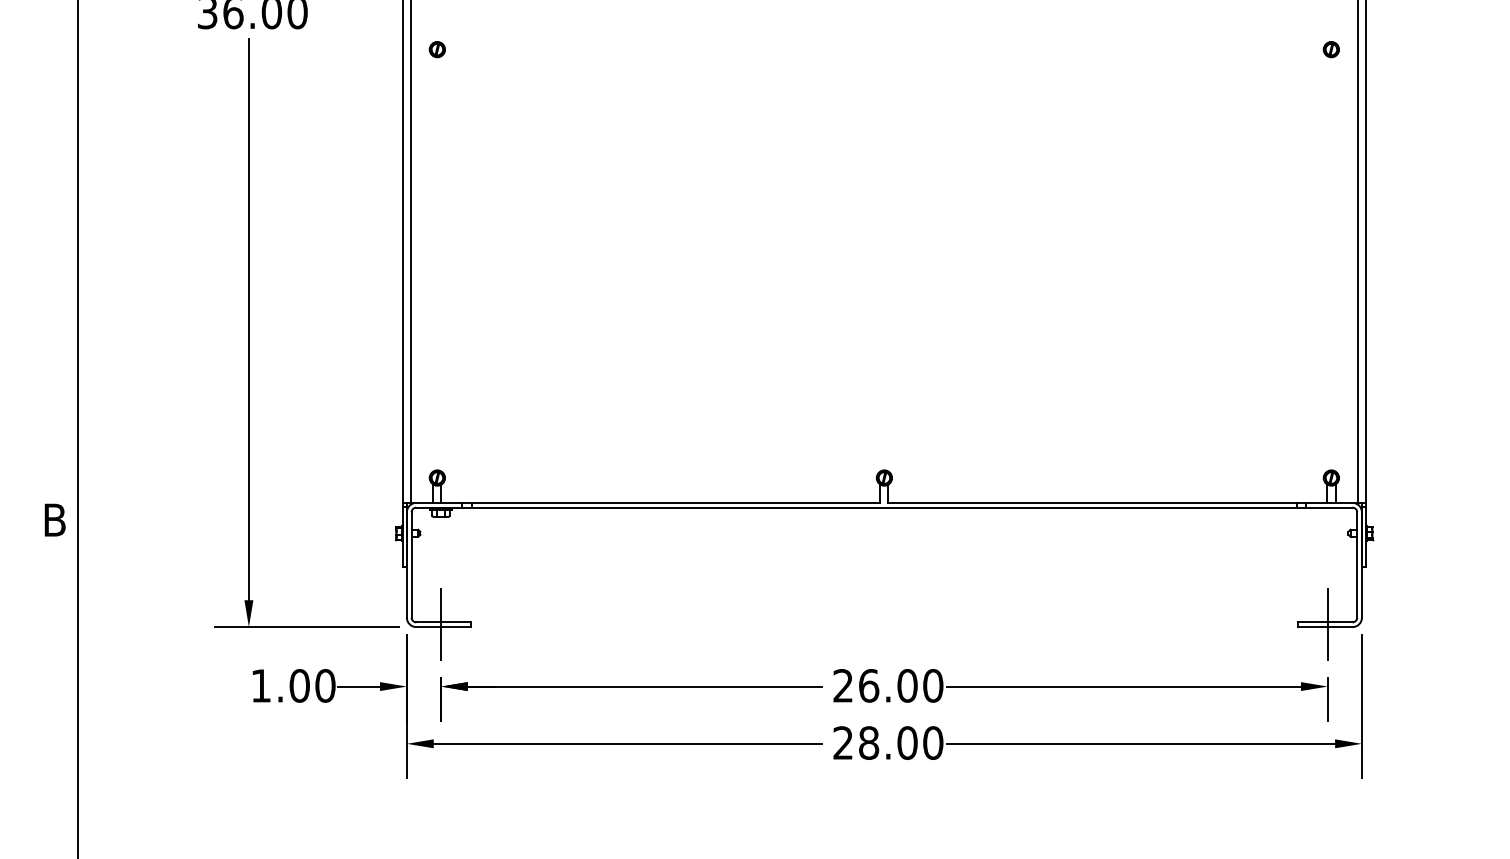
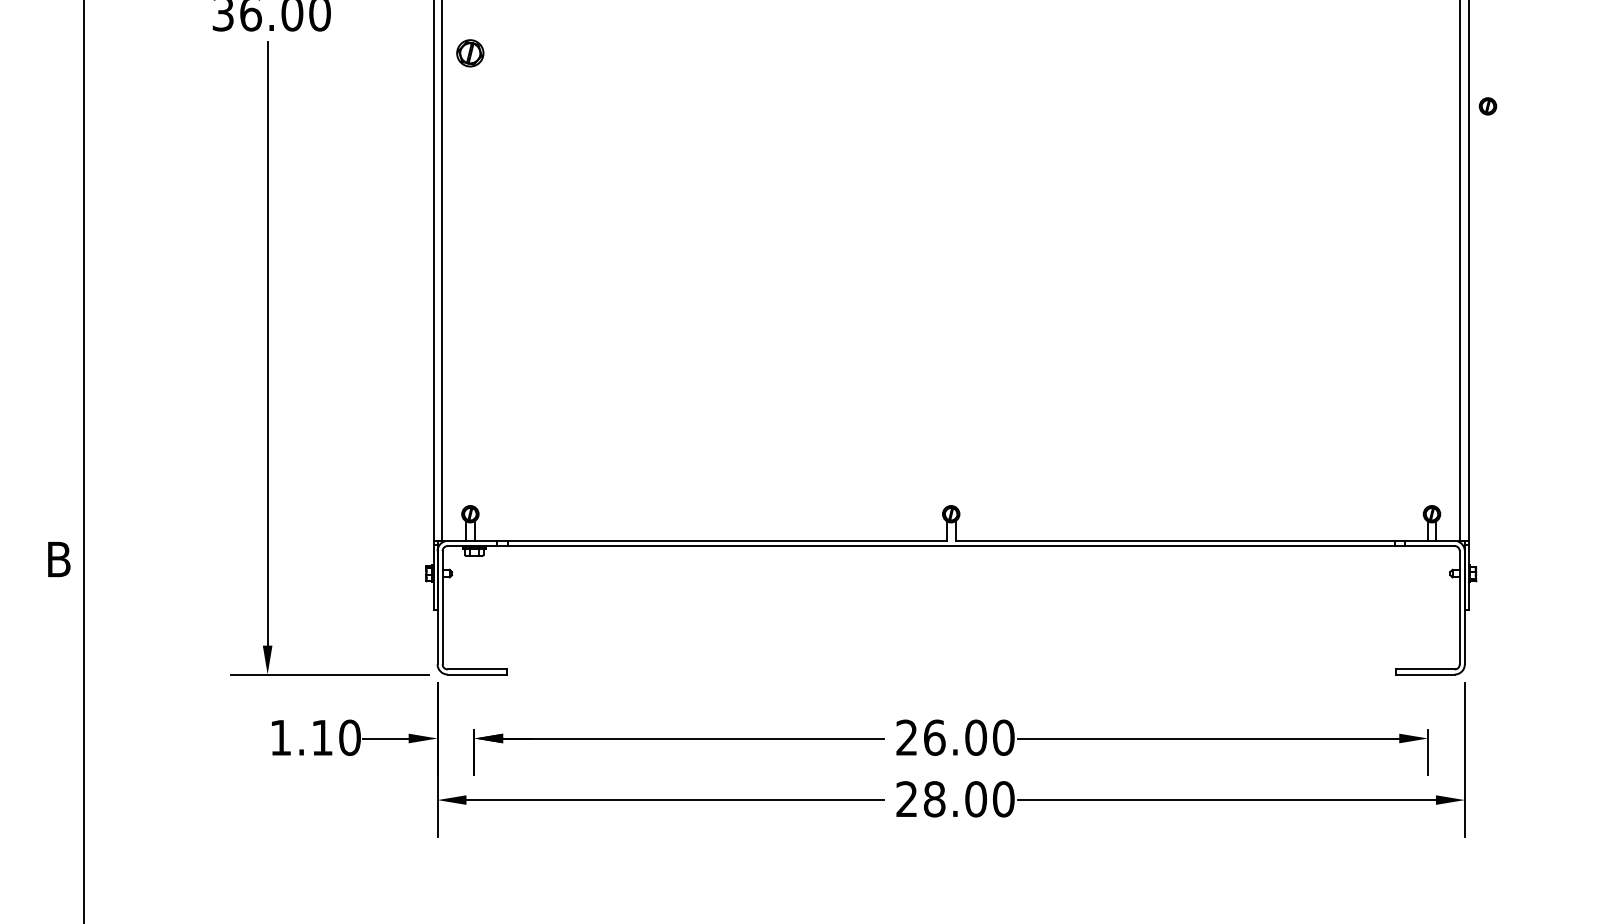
part: (437, 49) -> (470, 53), size x1.6
part: (1330, 49) -> (1487, 106), moved
line: (441, 624) -> (474, 671), removed
line: (1328, 624) -> (1428, 671), removed
text: (299, 685) -> (322, 737), 1.00 -> 1.10

